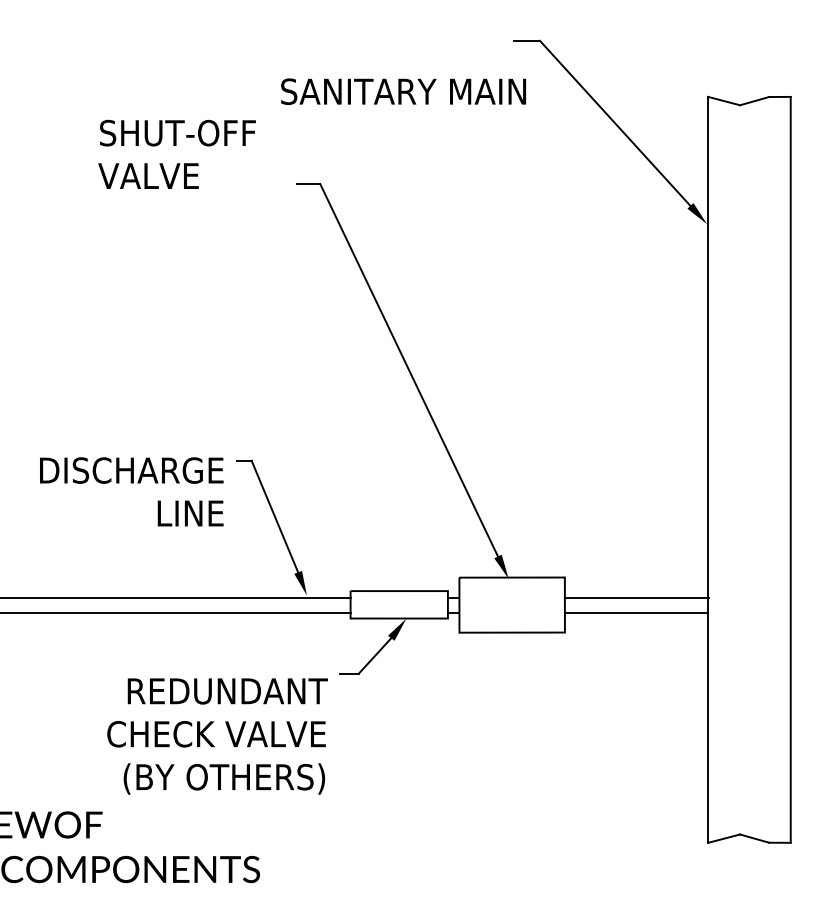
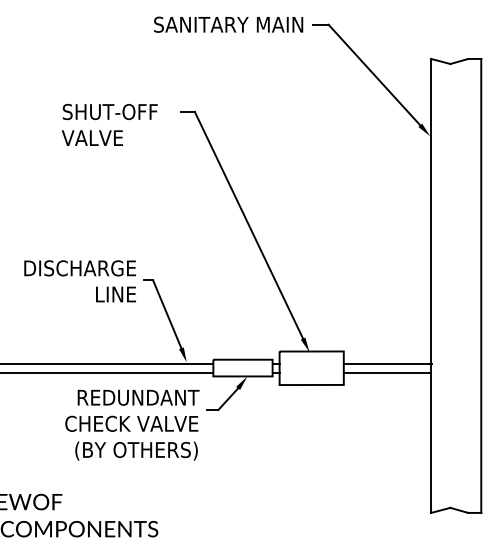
text: (403, 91) -> (228, 24), moved
text: (176, 153) -> (109, 124), moved
text: (130, 492) -> (79, 281), moved
text: (217, 736) -> (132, 425), moved

